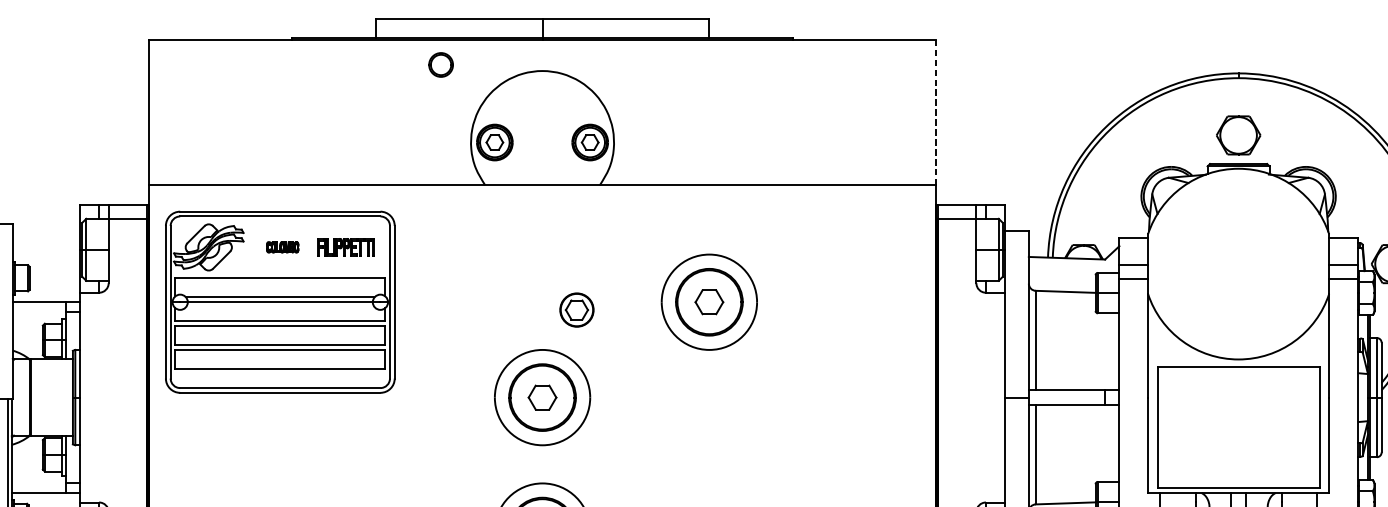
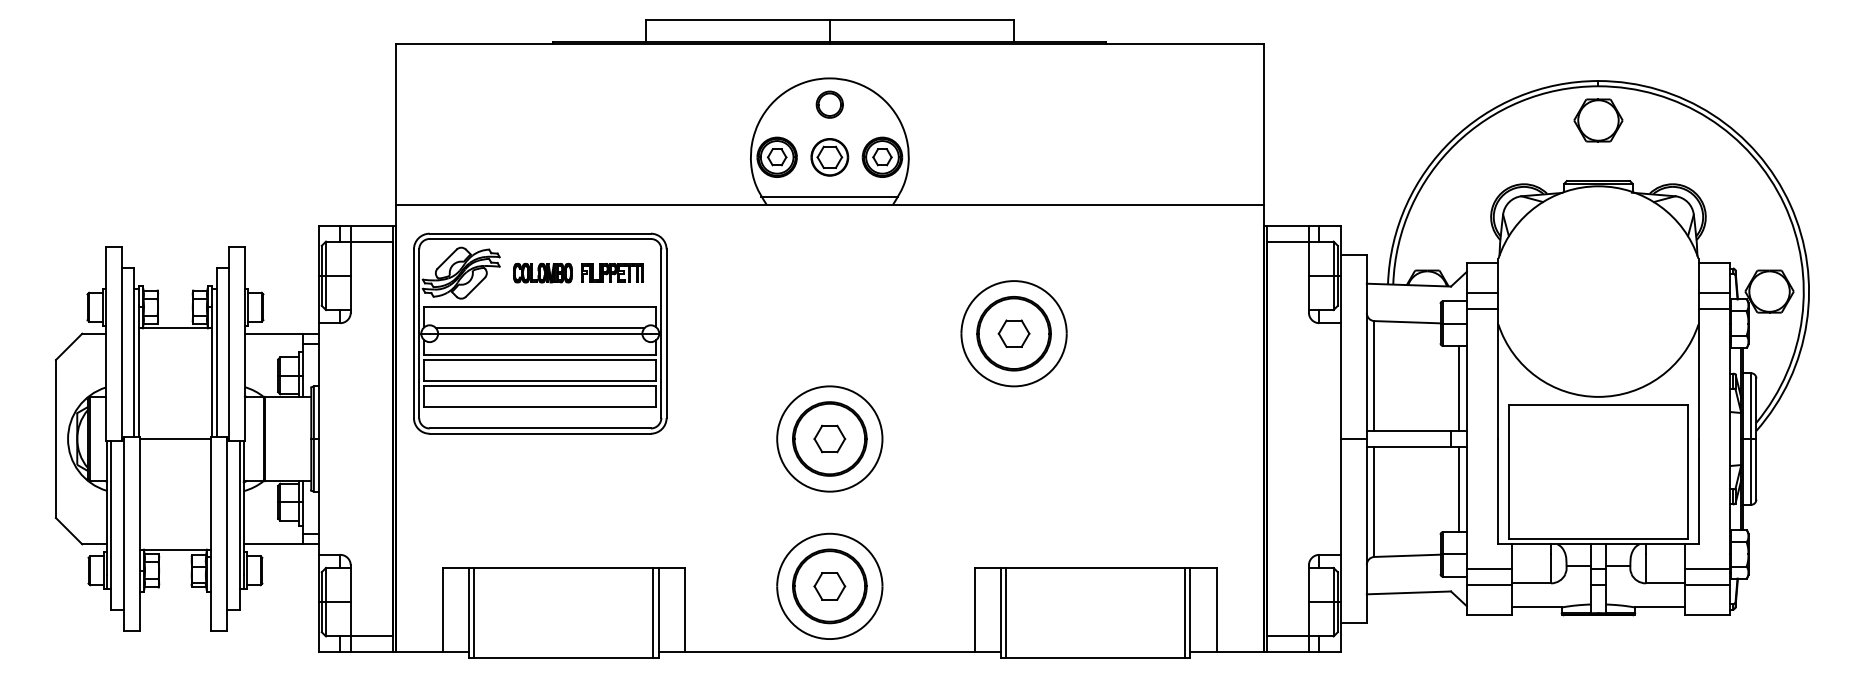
part: (440, 64) -> (829, 104), moved
line: (936, 111) -> (1264, 123), dashed -> solid
part: (1238, 135) -> (1598, 120), moved
line: (542, 177) -> (829, 196), added
part: (282, 246) -> (542, 272), size x1.67
part: (576, 310) -> (829, 157), moved
line: (1111, 351) -> (1458, 388), added
line: (1111, 443) -> (1458, 489), added

